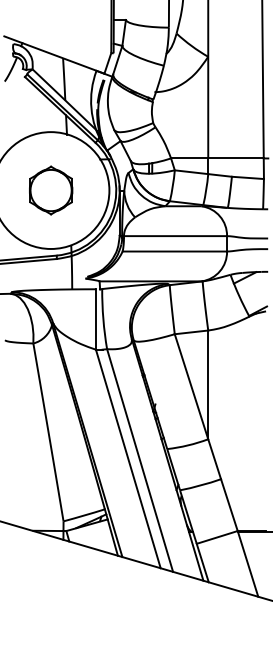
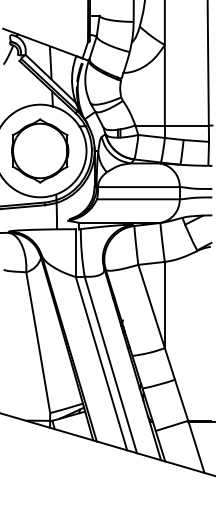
part: (51, 189) -> (40, 150), size x1.67

